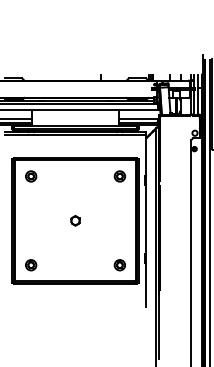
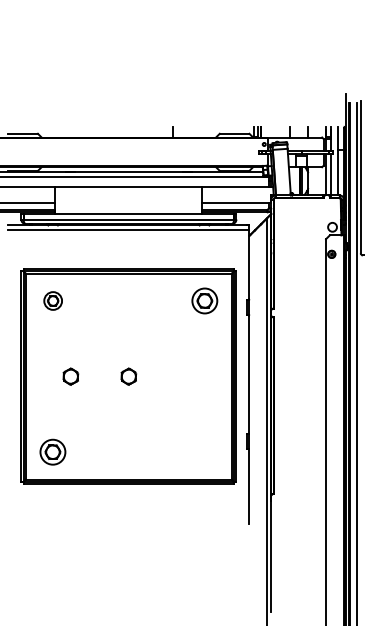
part: (119, 176) -> (203, 301), size x1.4
part: (41, 220) -> (70, 376), added
part: (31, 265) -> (53, 452), size x1.4
part: (119, 265) -> (203, 452), removed

